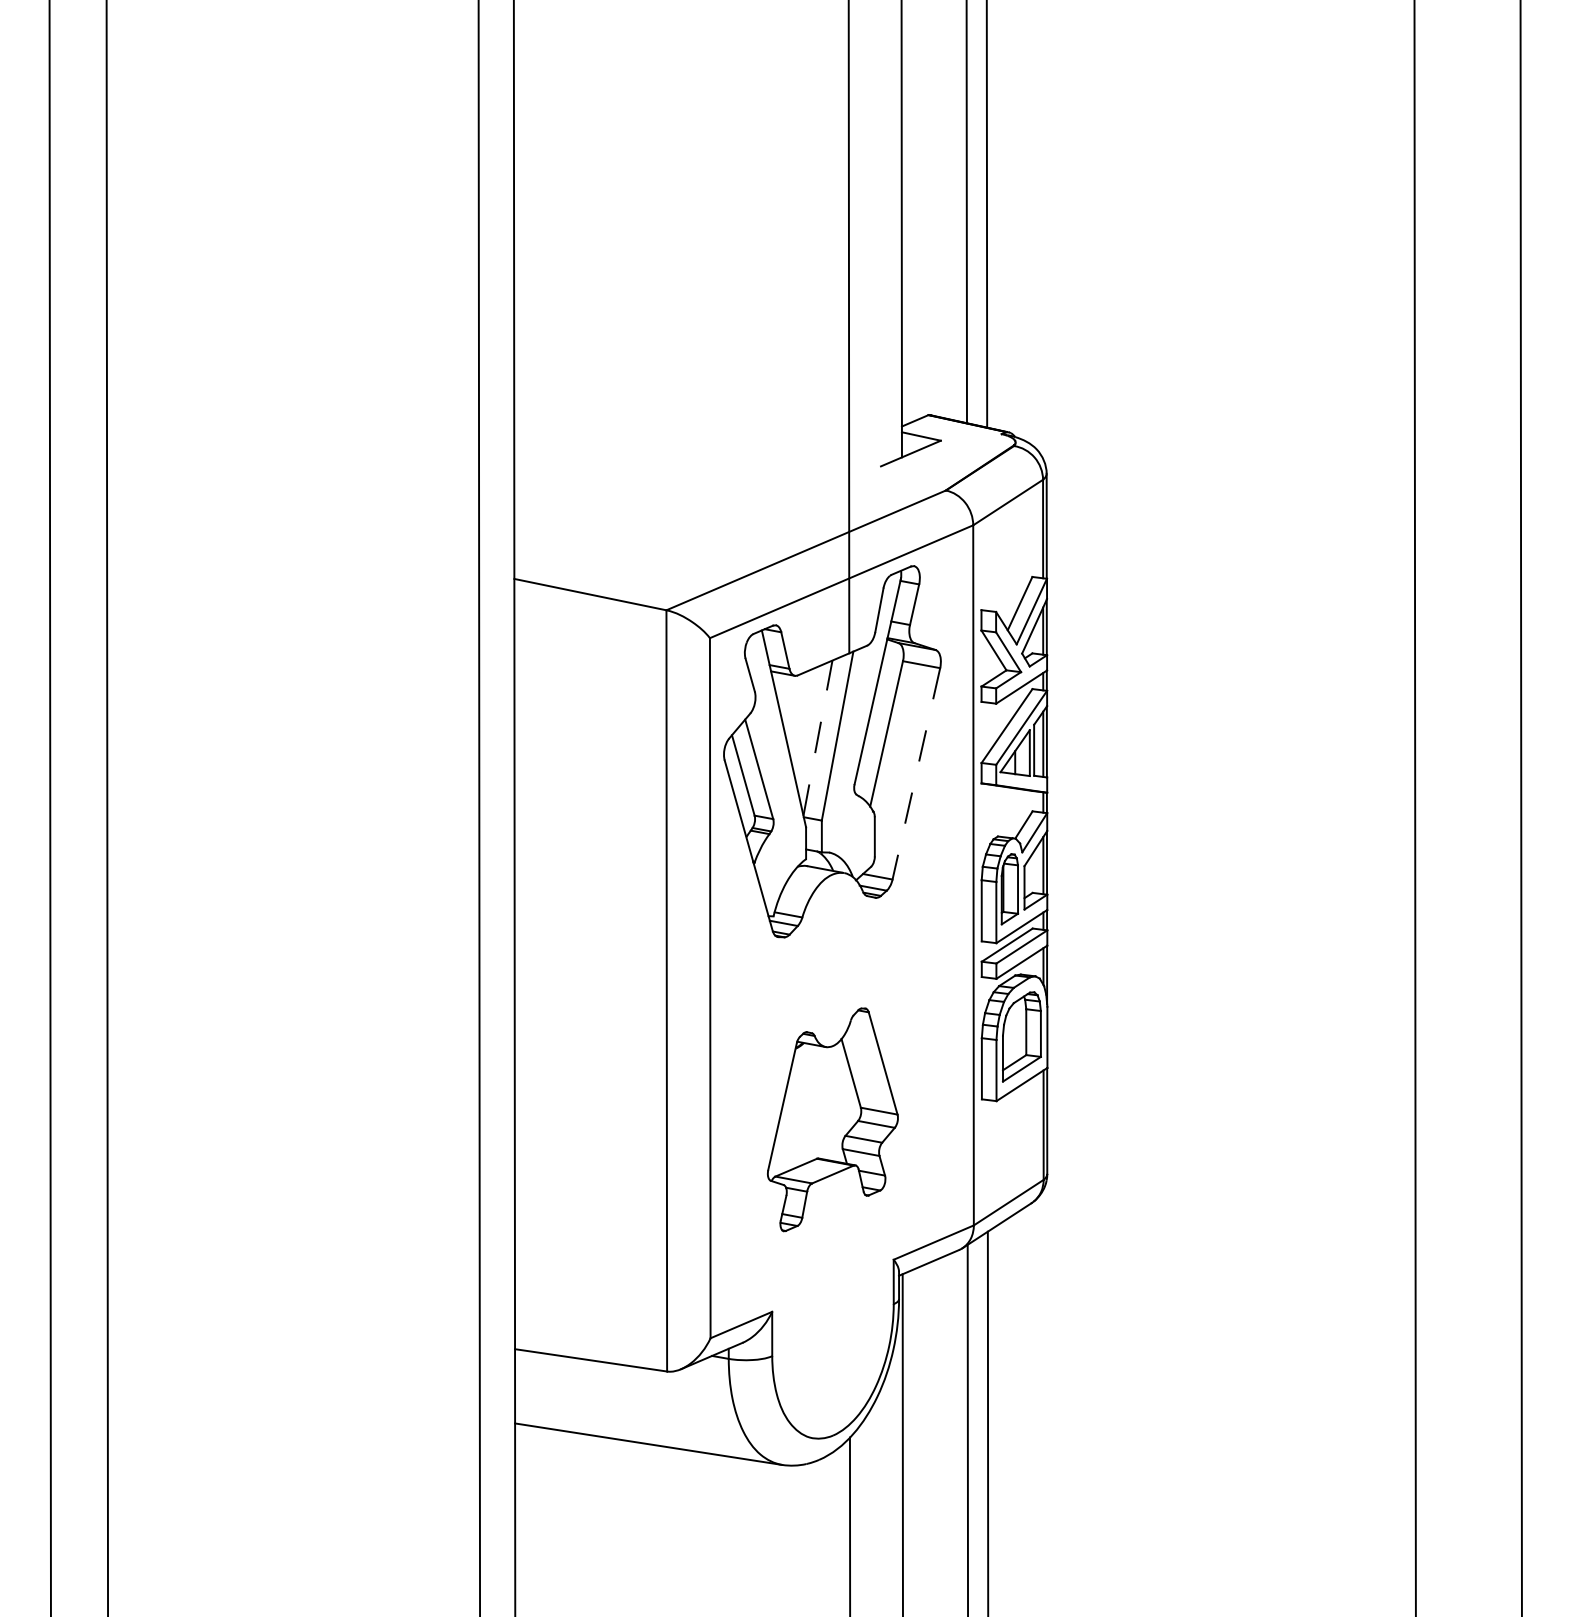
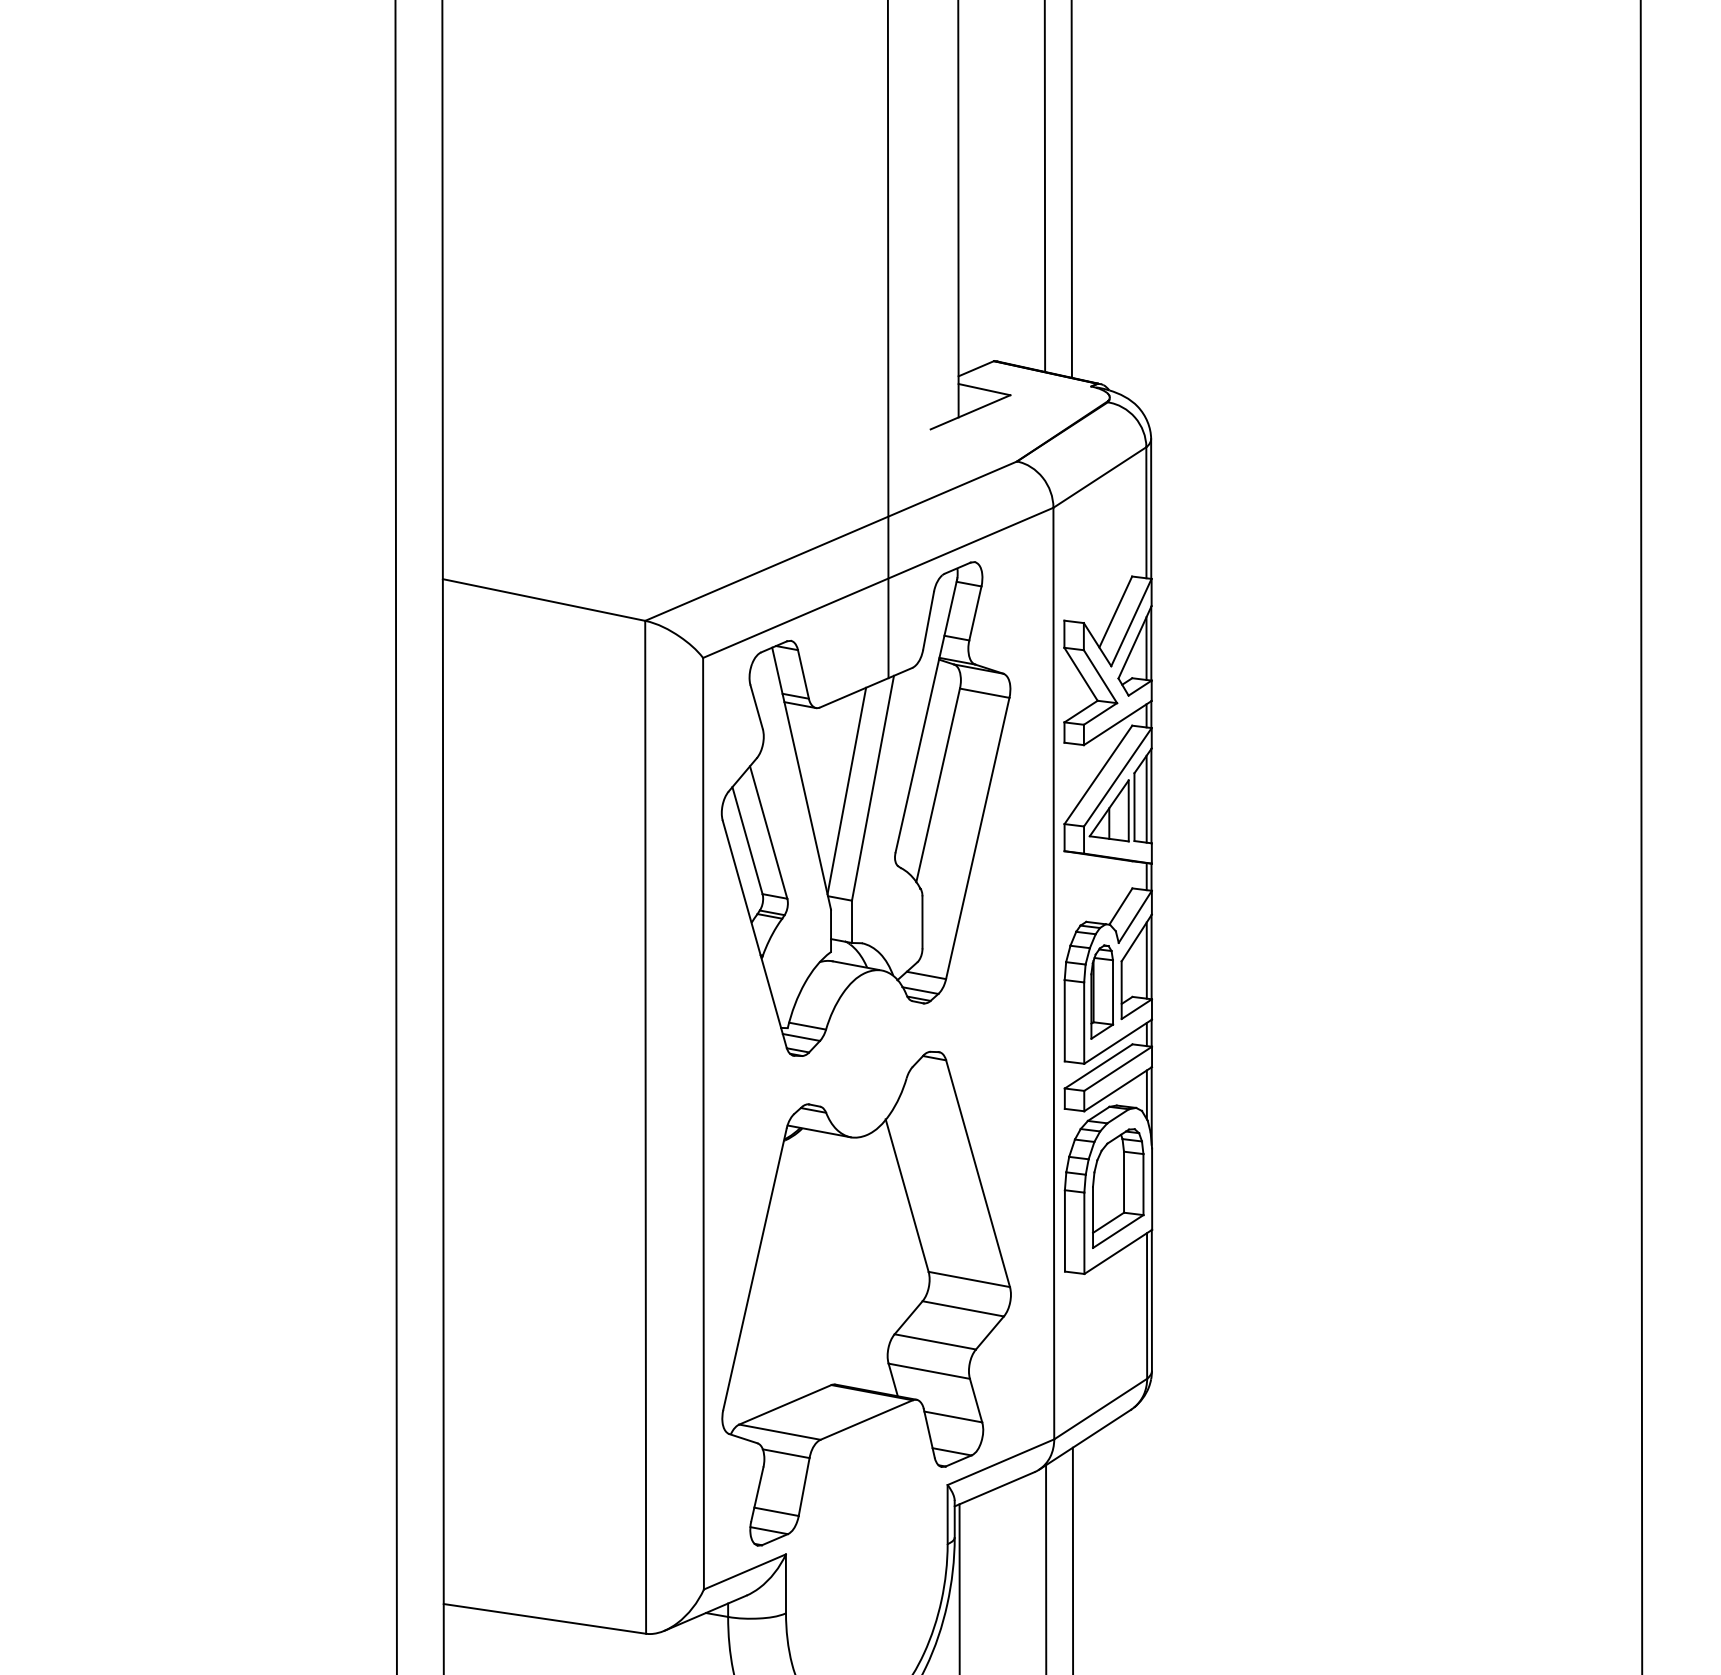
line: (817, 738) -> (846, 791), dashed -> solid
line: (916, 774) -> (977, 839), dashed -> solid
part: (832, 1119) -> (866, 1298), size x1.67

